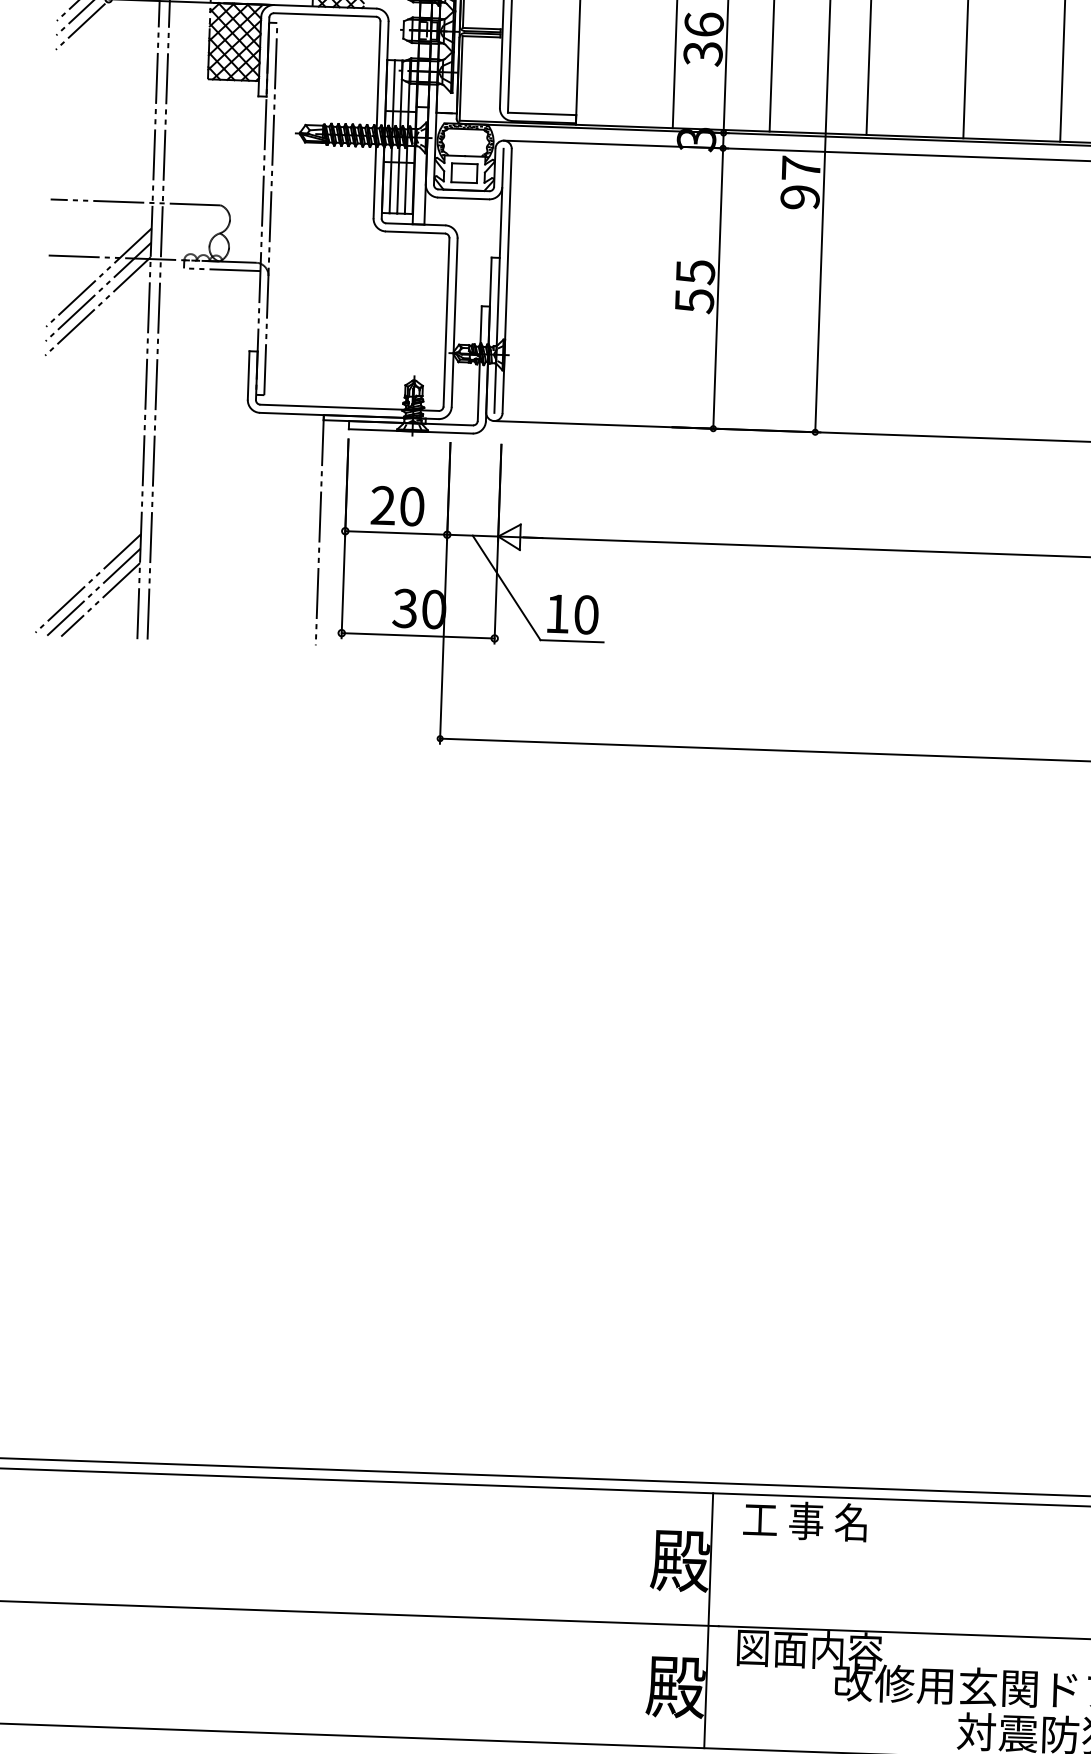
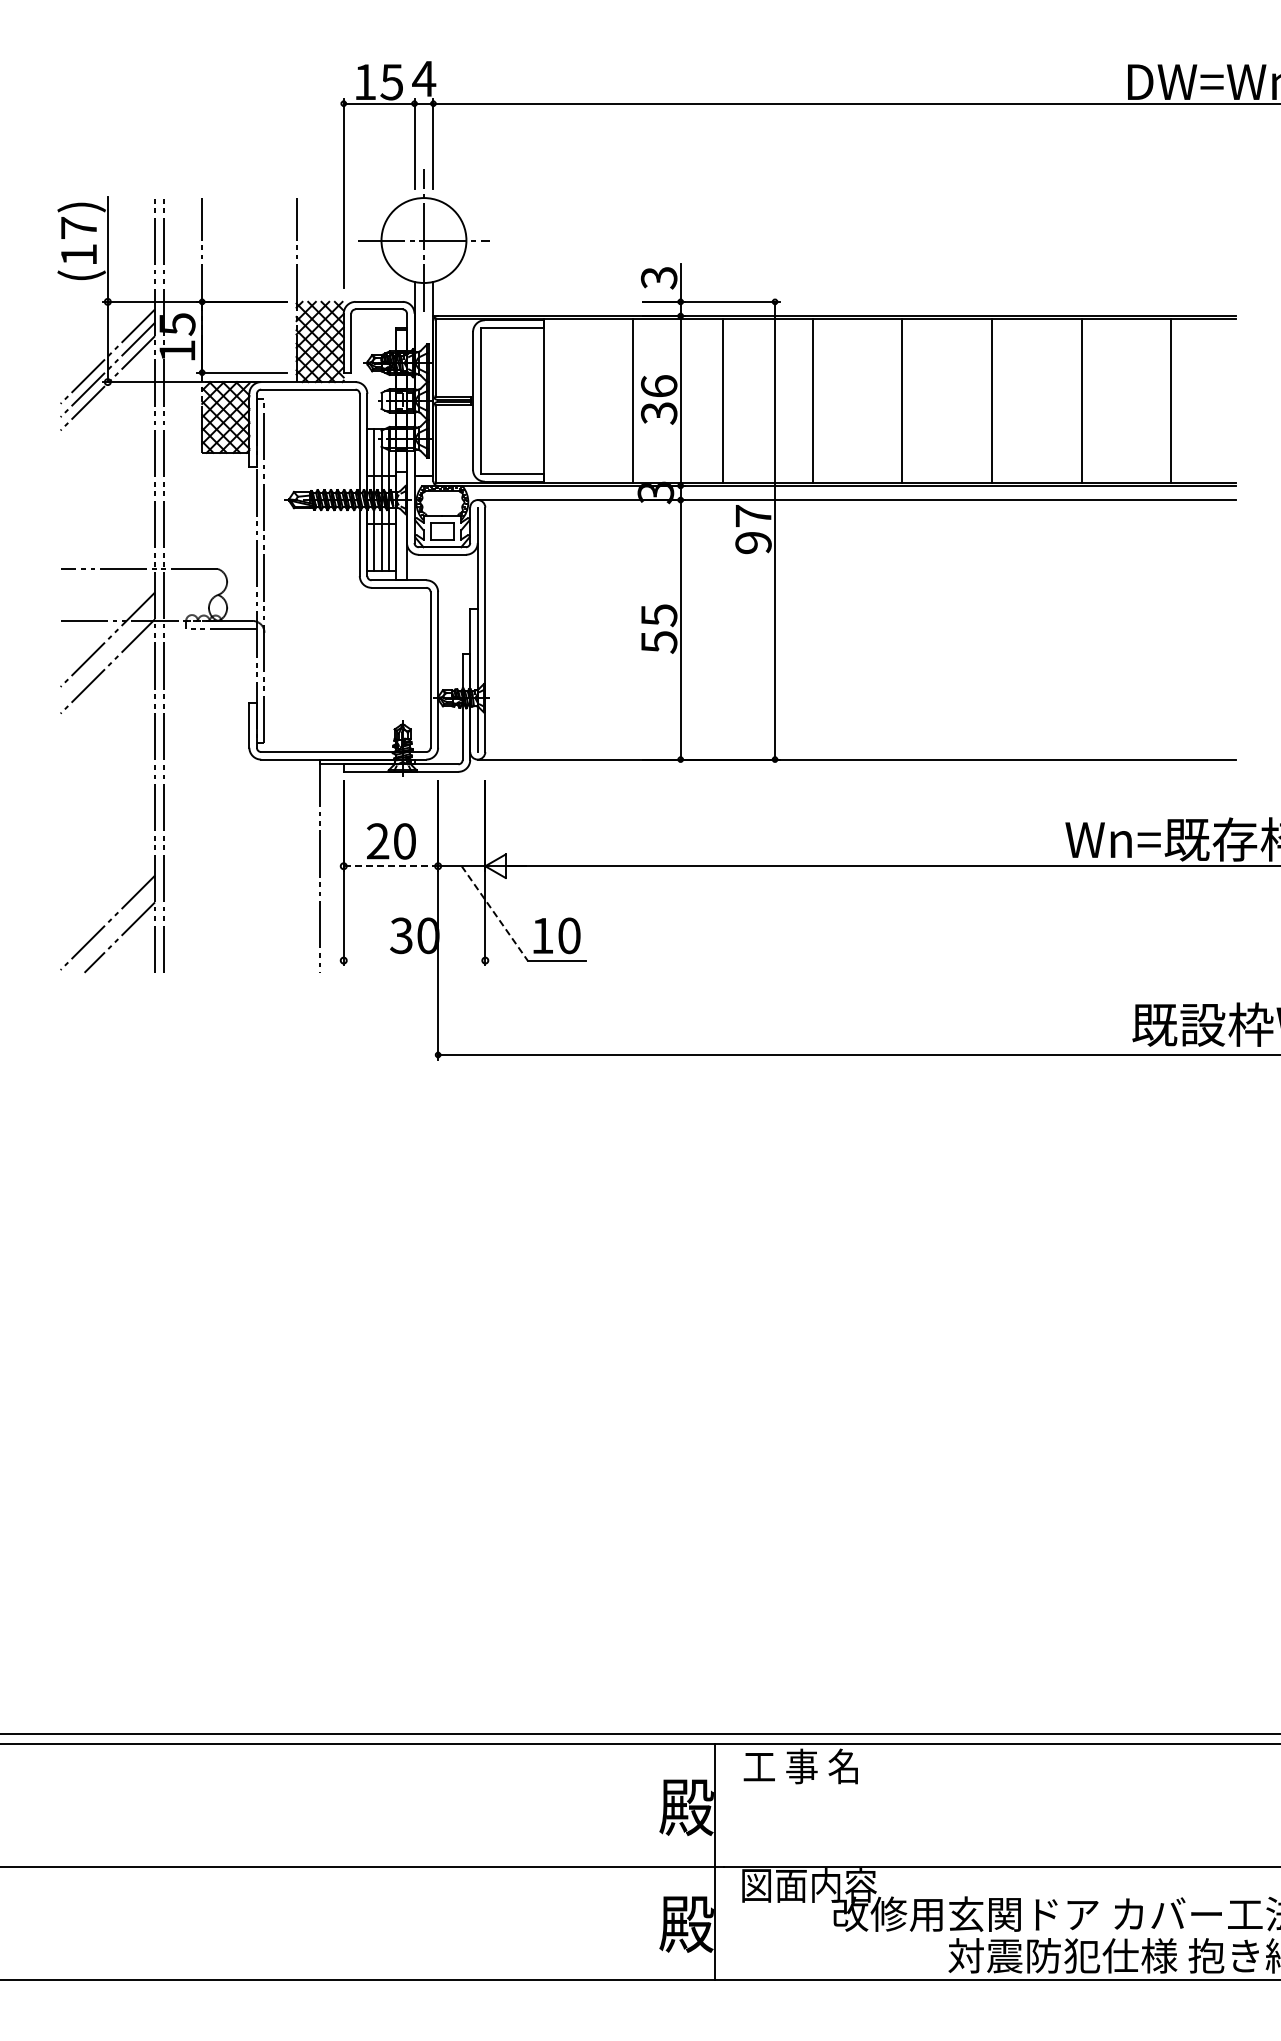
line: (98, 291) -> (107, 652), removed
line: (396, 533) -> (391, 866), solid -> dashed
line: (506, 587) -> (494, 913), solid -> dashed
line: (94, 591) -> (113, 930), removed
line: (418, 635) -> (414, 960), removed

